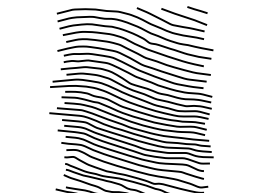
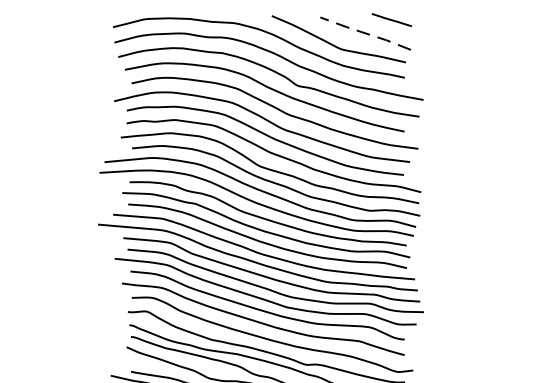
line: (184, 16) -> (366, 32), solid -> dashed

